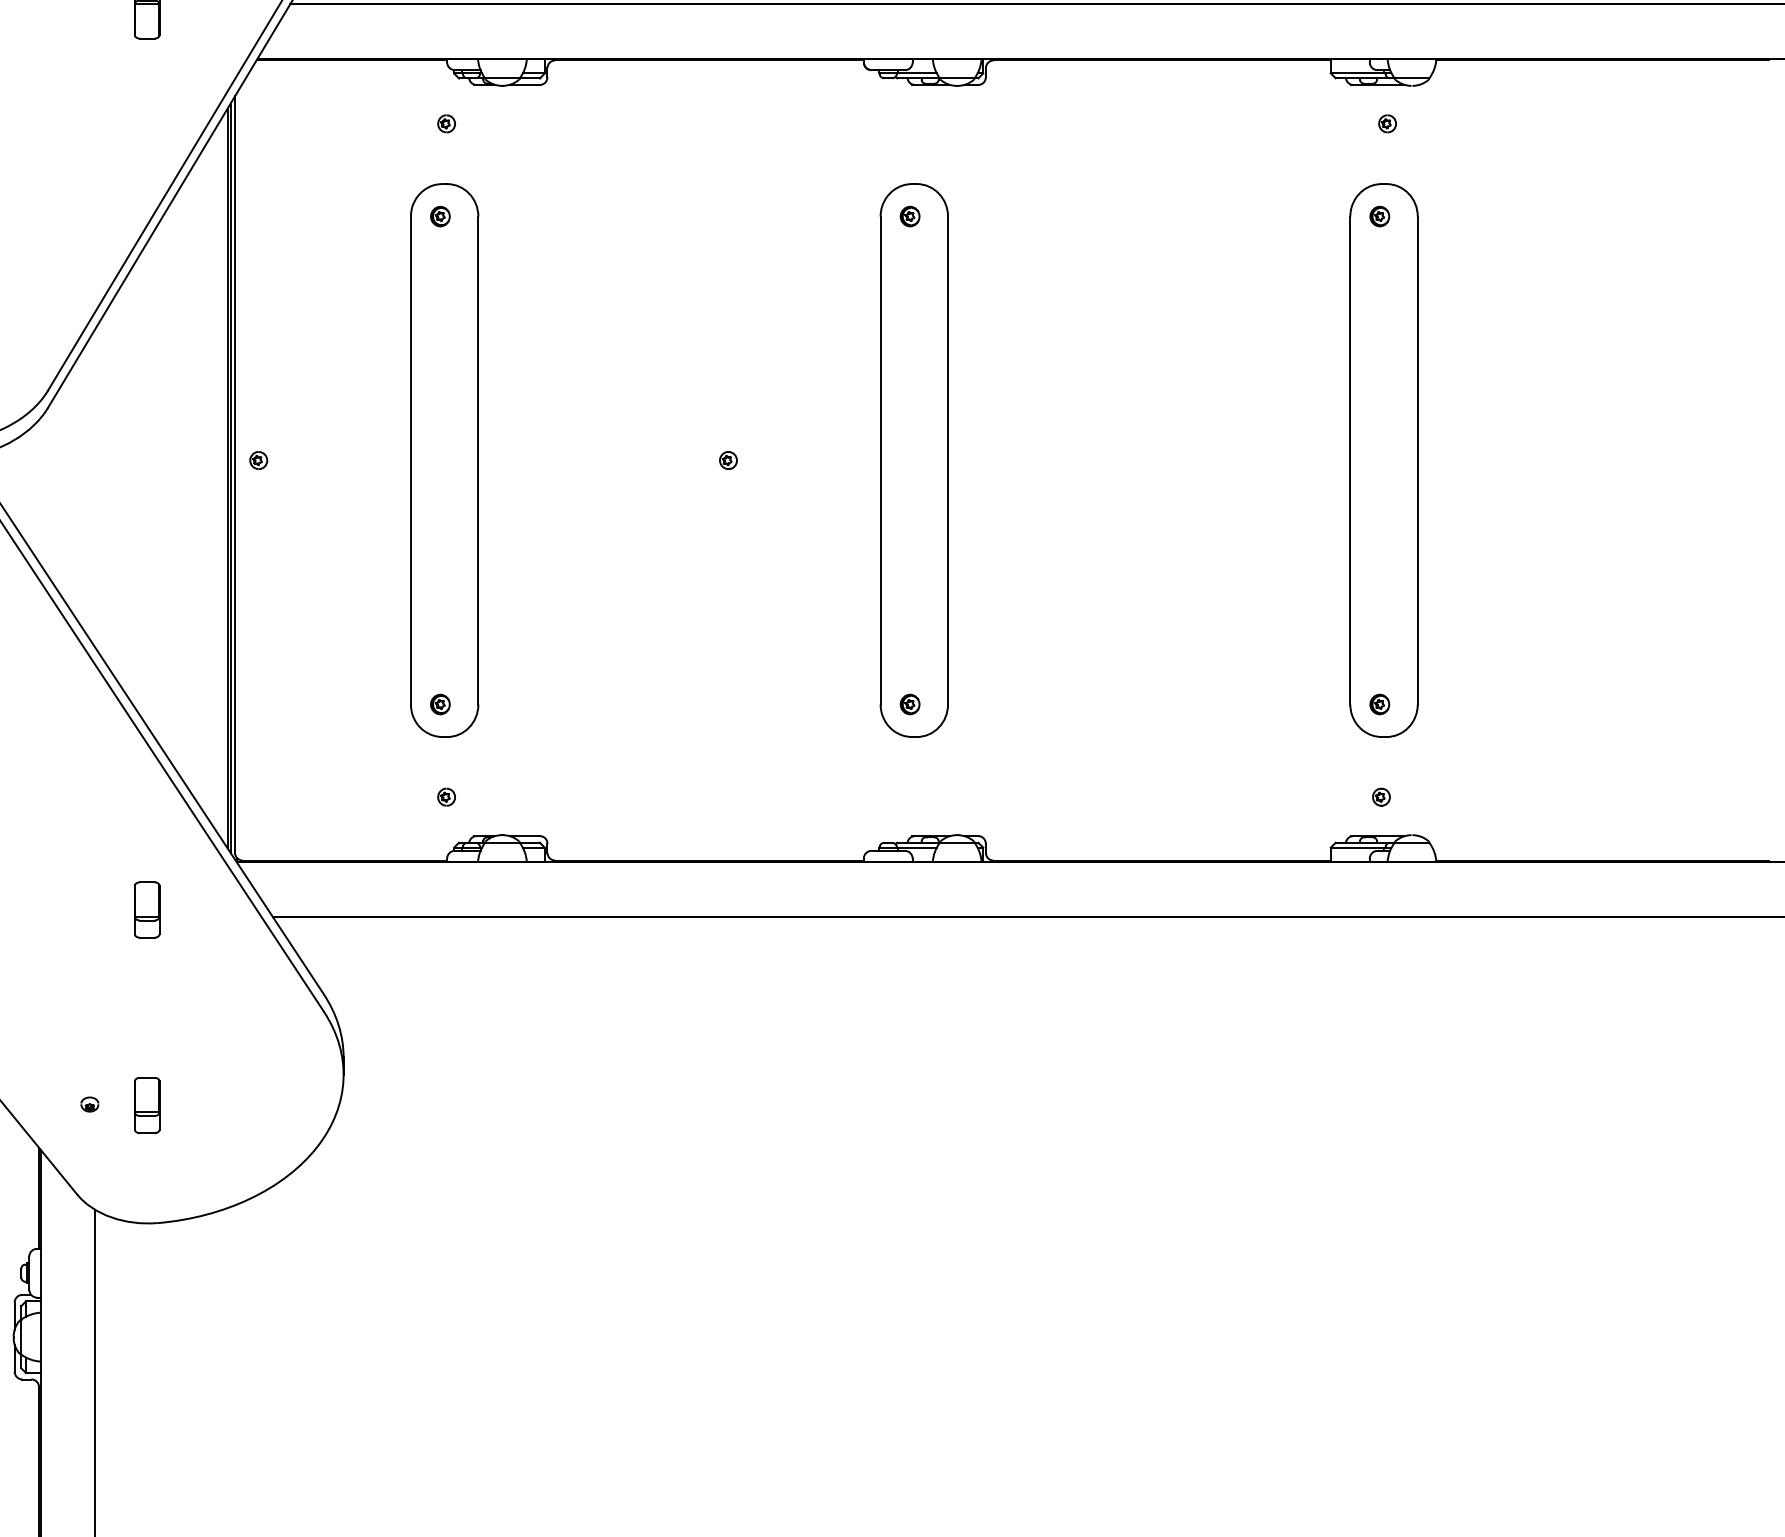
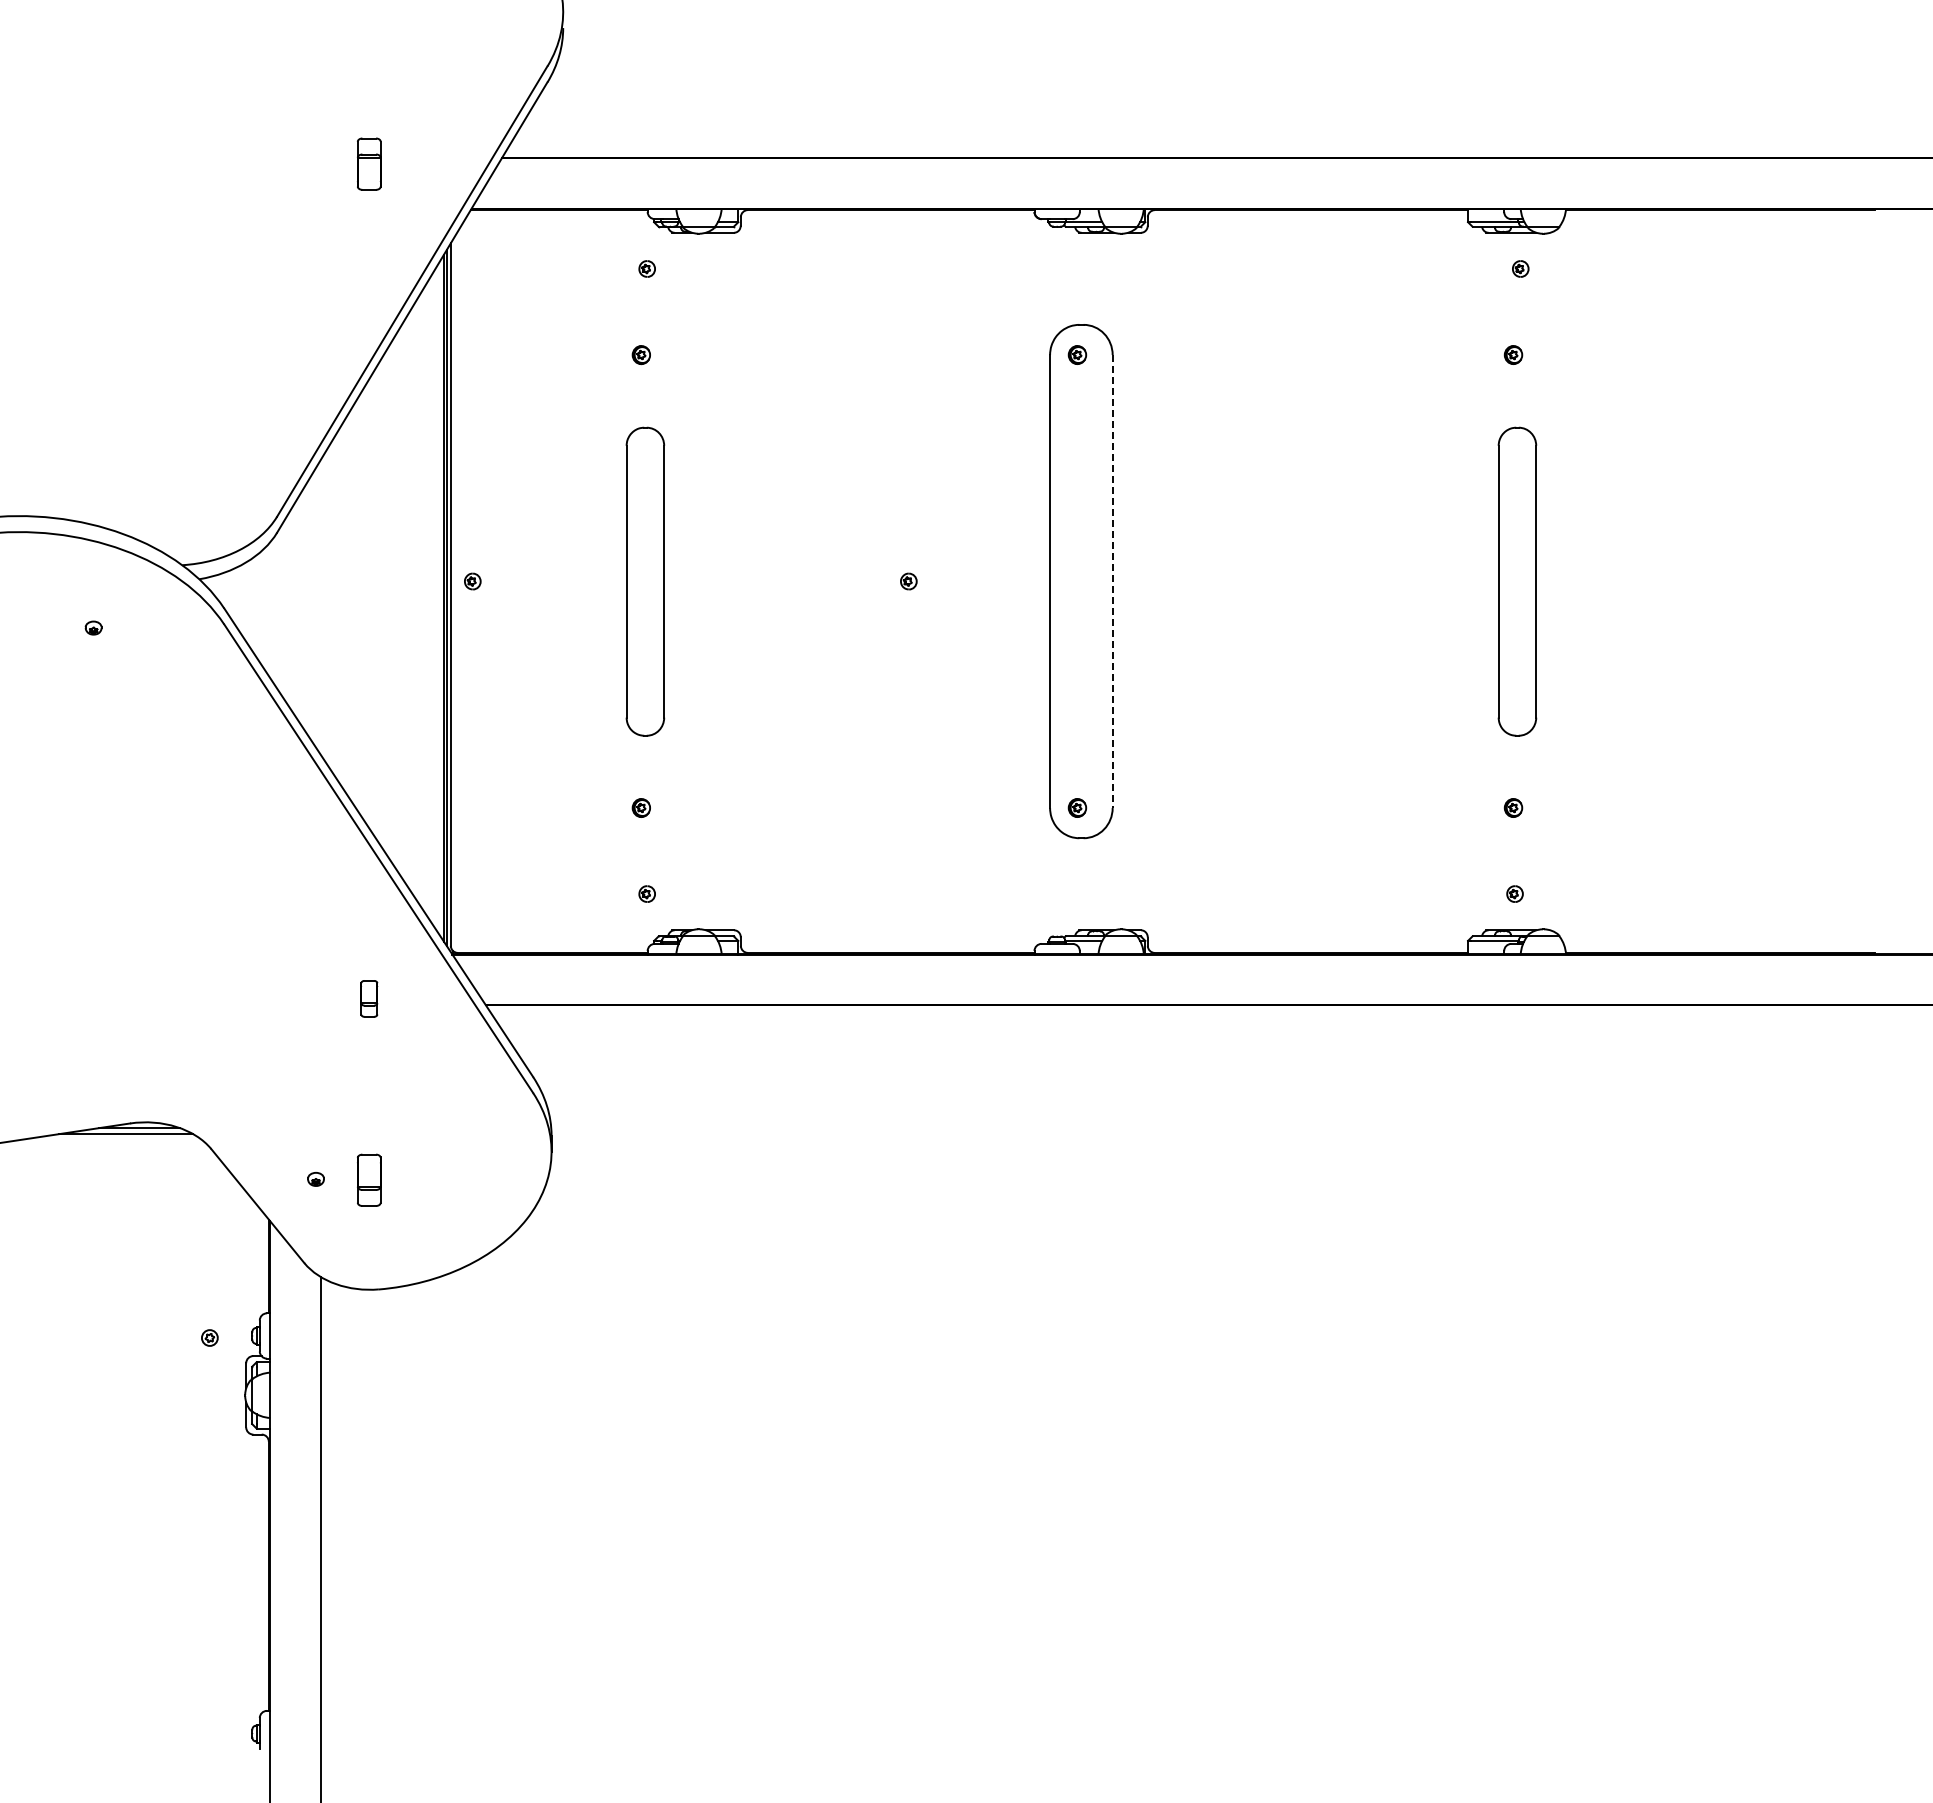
part: (444, 460) -> (645, 581), size x0.6
part: (1384, 460) -> (1517, 581), size x0.6
line: (947, 461) -> (1112, 582), solid -> dashed
part: (147, 909) -> (369, 998), size x0.7

